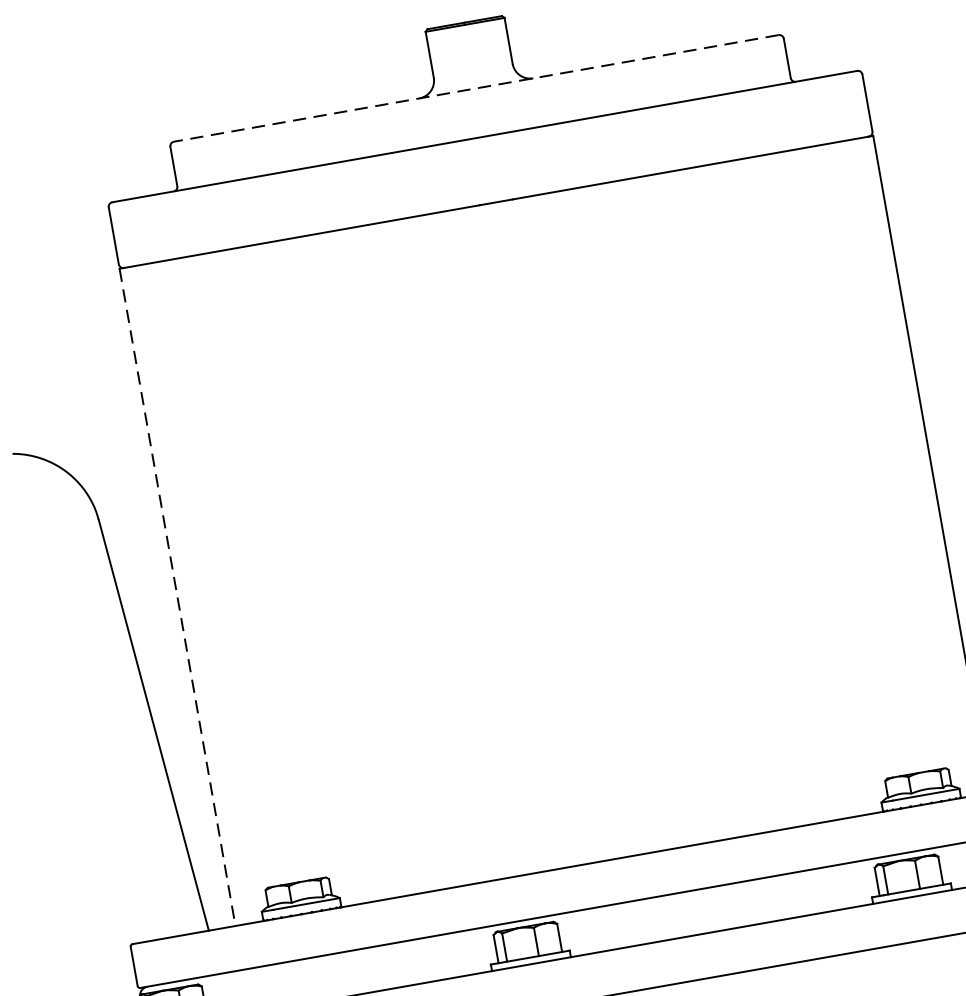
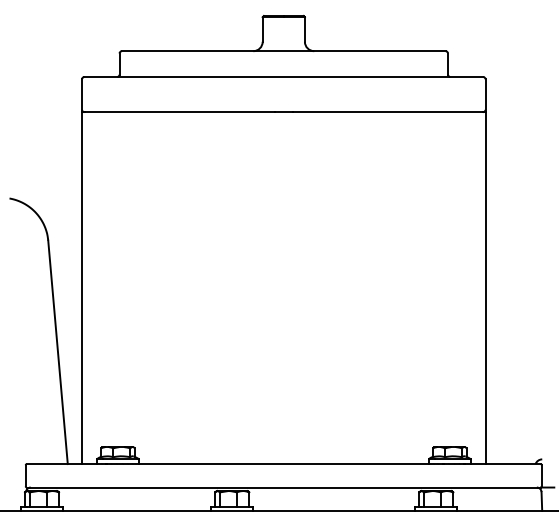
line: (475, 89) -> (283, 51), dashed -> solid
line: (178, 597) -> (82, 288), dashed -> solid

